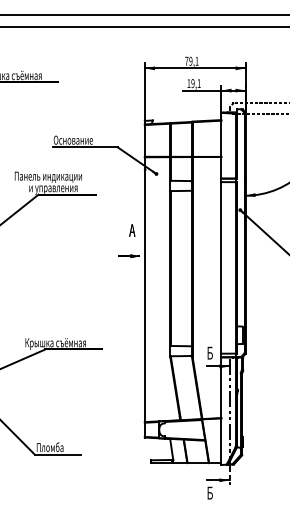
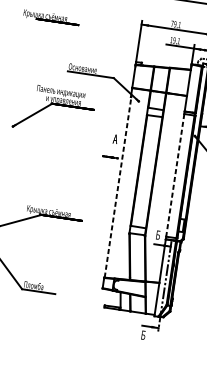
line: (221, 267) -> (175, 175), solid -> dashed
line: (145, 295) -> (118, 187), solid -> dashed

